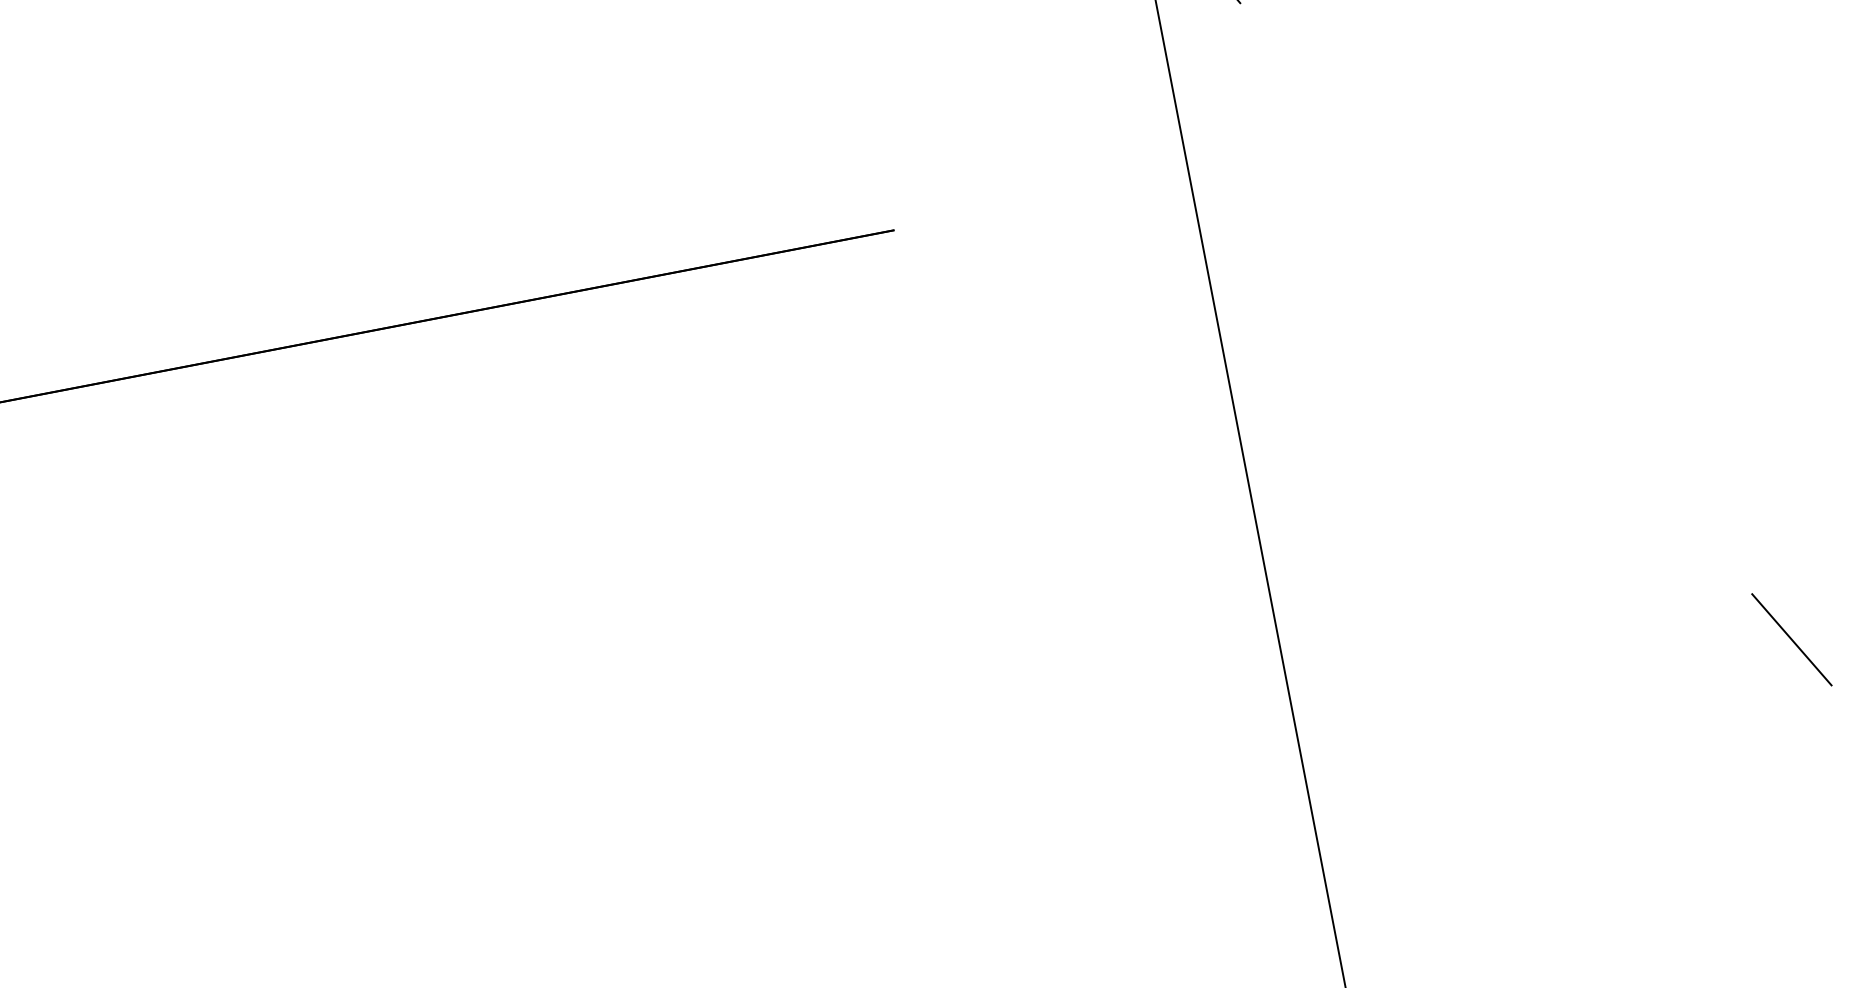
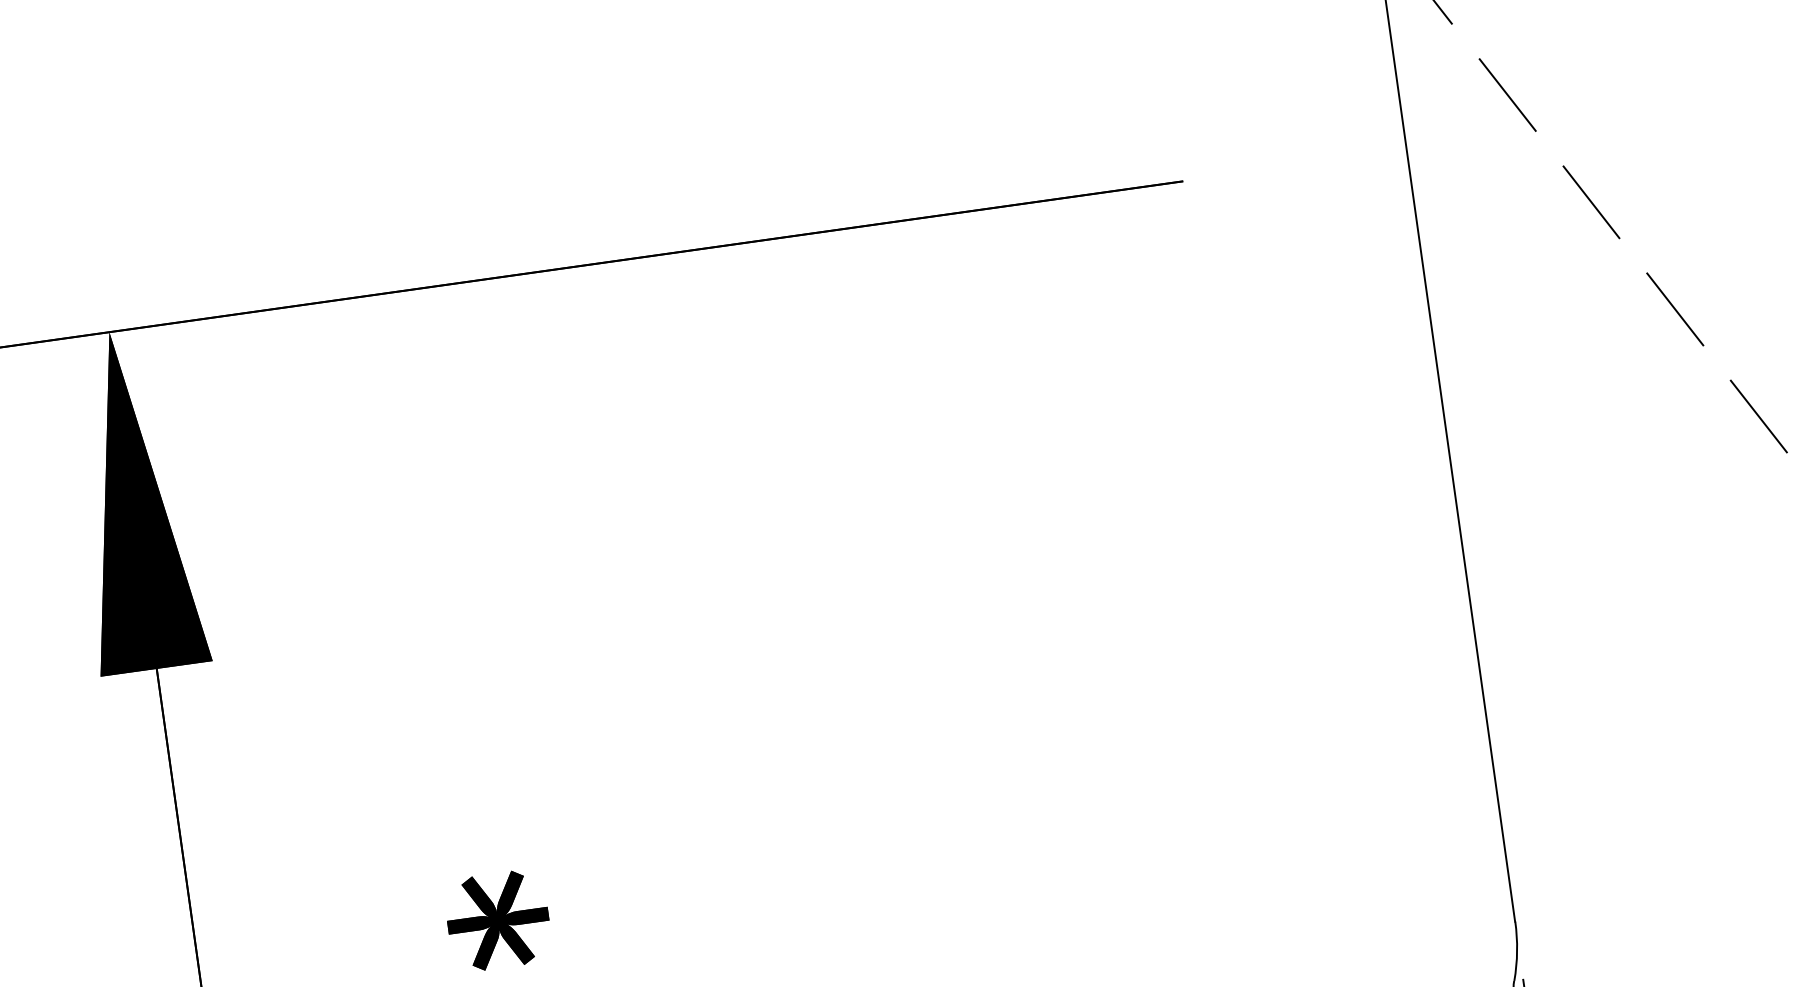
line: (1318, 93) -> (1507, 94), added
line: (1437, 230) -> (1591, 202), added
line: (1555, 367) -> (1675, 309), added
line: (1673, 503) -> (1758, 416), added

